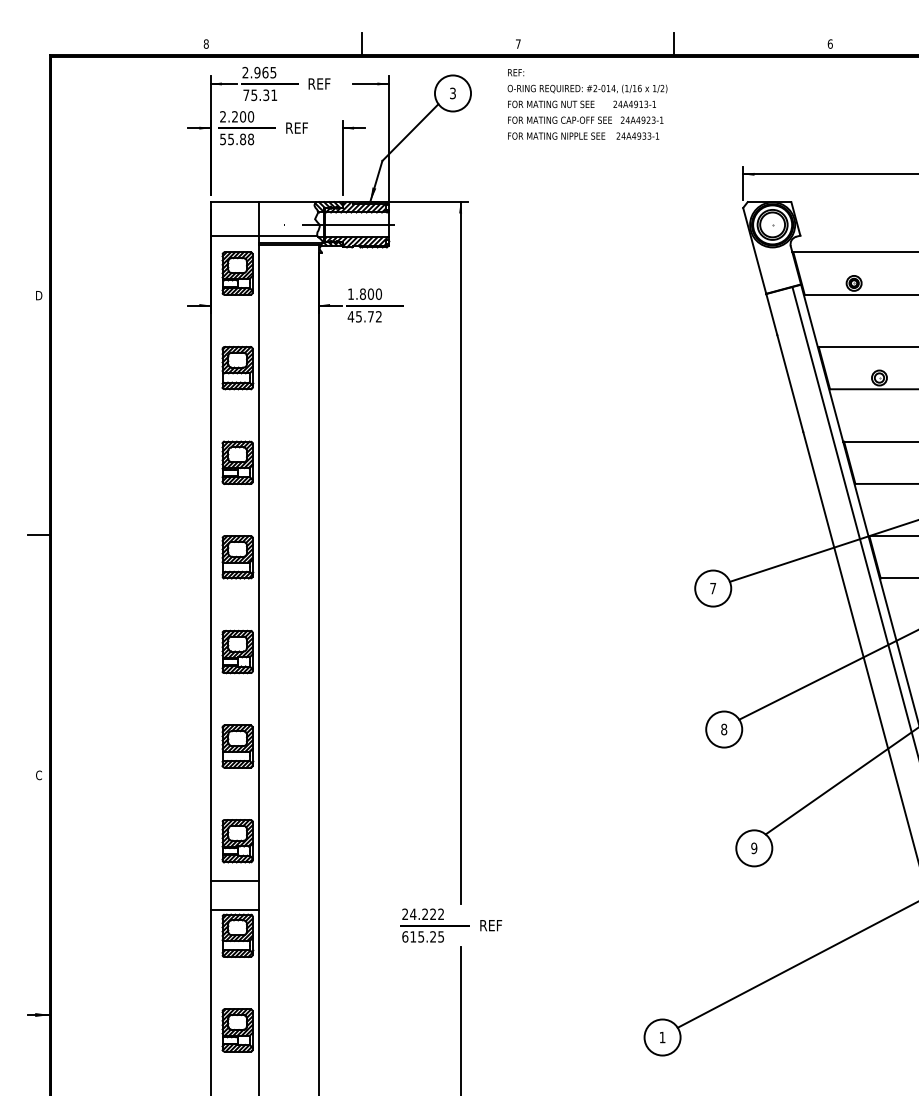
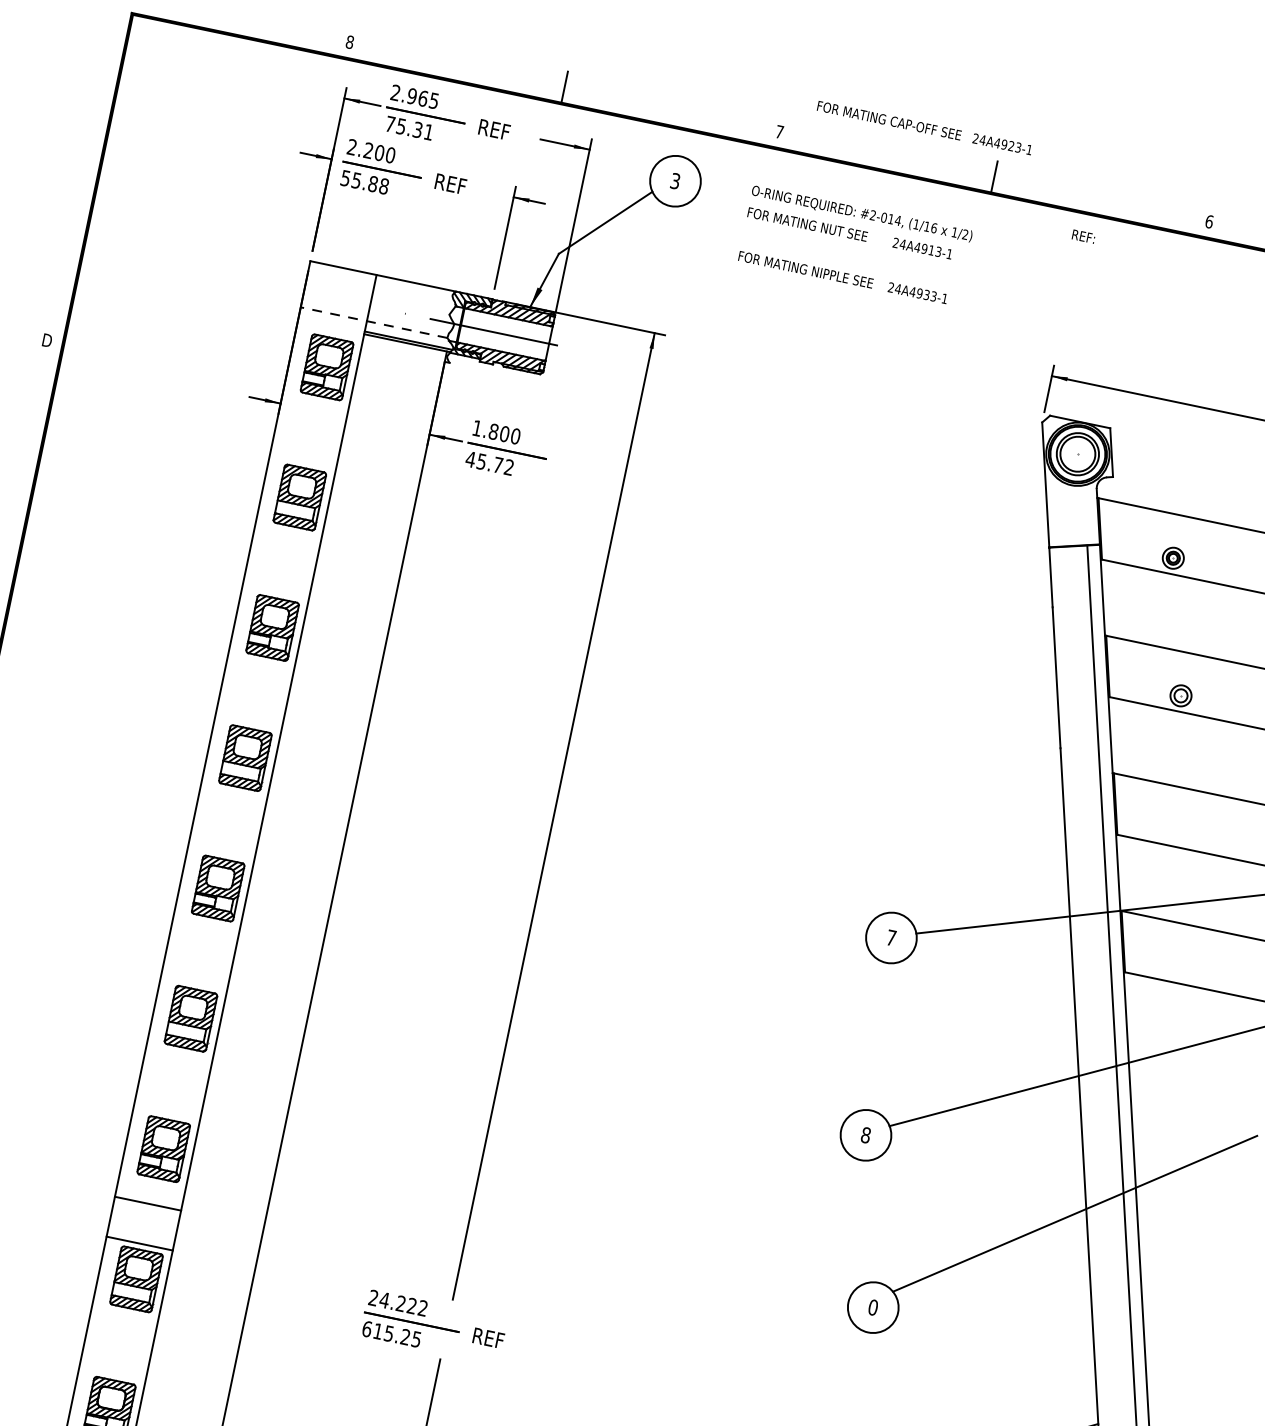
text: (516, 72) -> (1084, 236), moved
text: (585, 119) -> (924, 126), moved
line: (263, 235) -> (373, 322), solid -> dashed
text: (754, 848) -> (873, 1307), 9 -> 0

